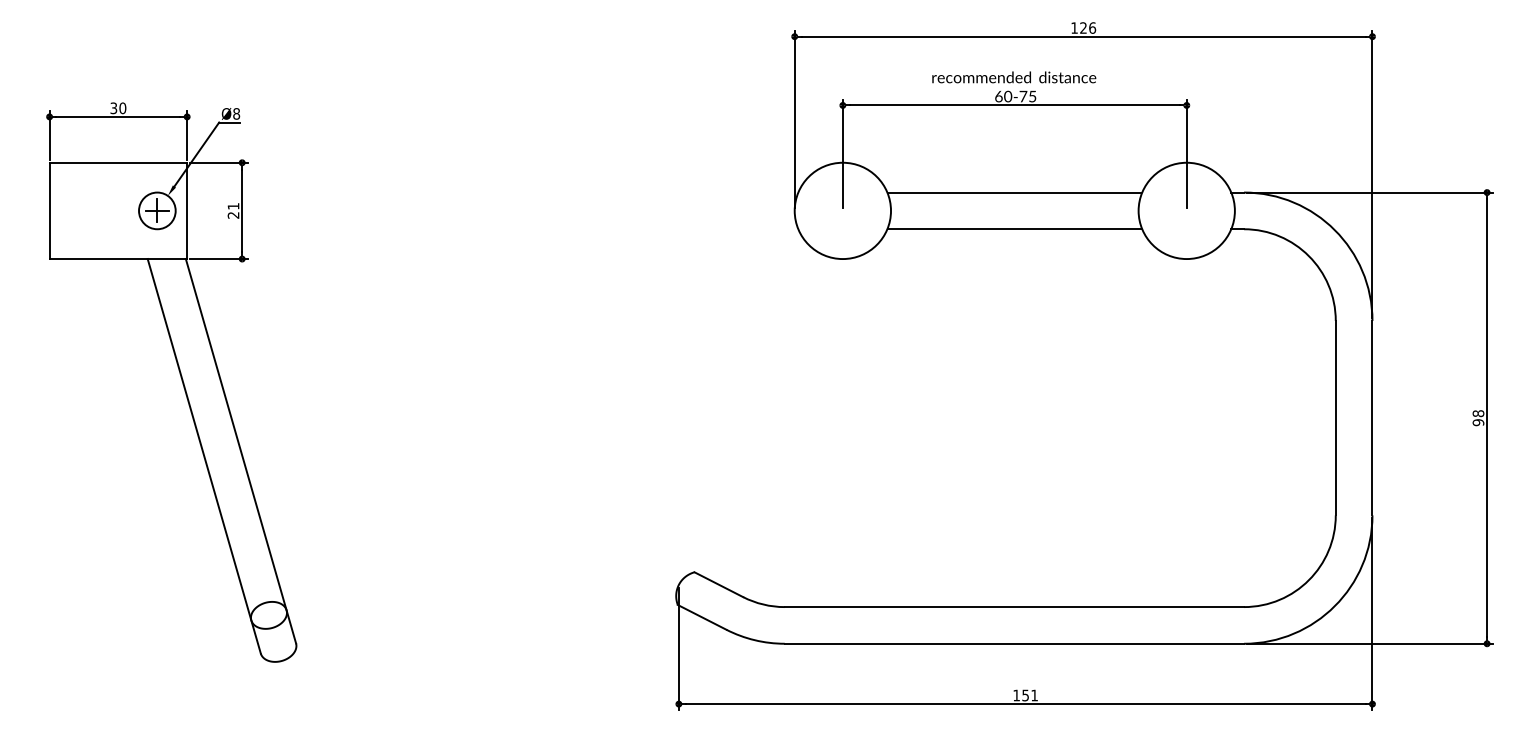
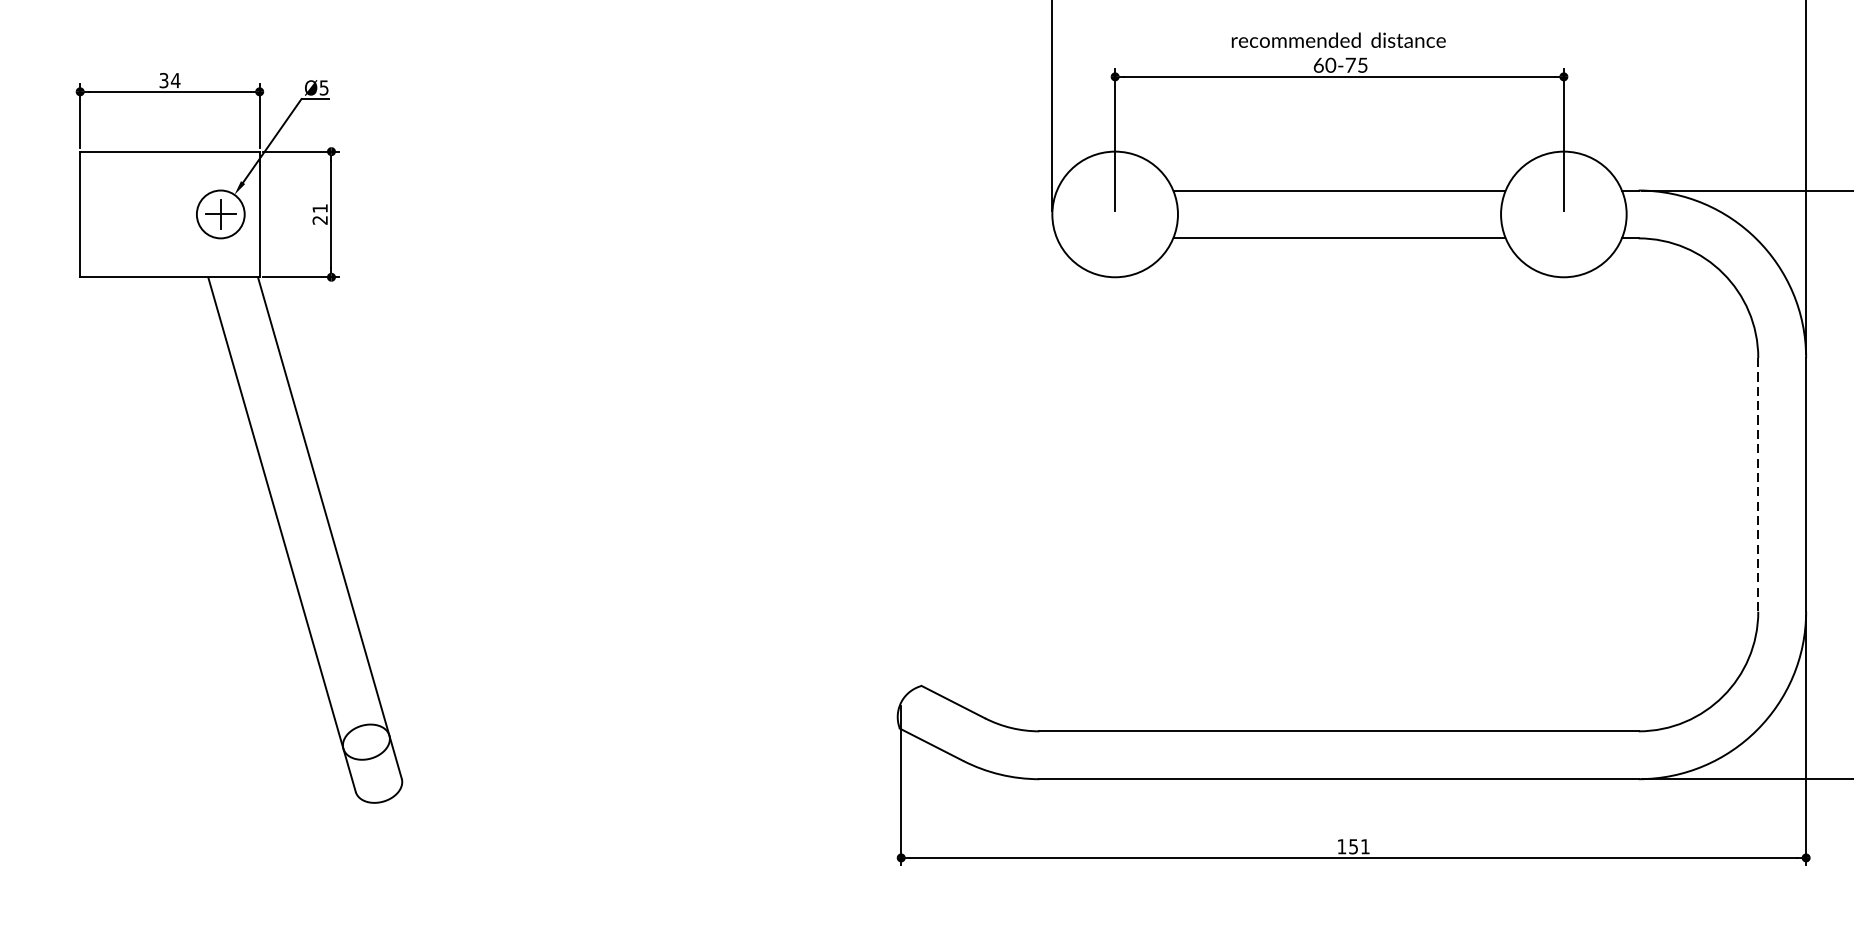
text: (122, 108) -> (175, 80), 30 -> 34
text: (236, 113) -> (324, 87), Ø8 -> Ø5
line: (1335, 418) -> (1757, 485), solid -> dashed

